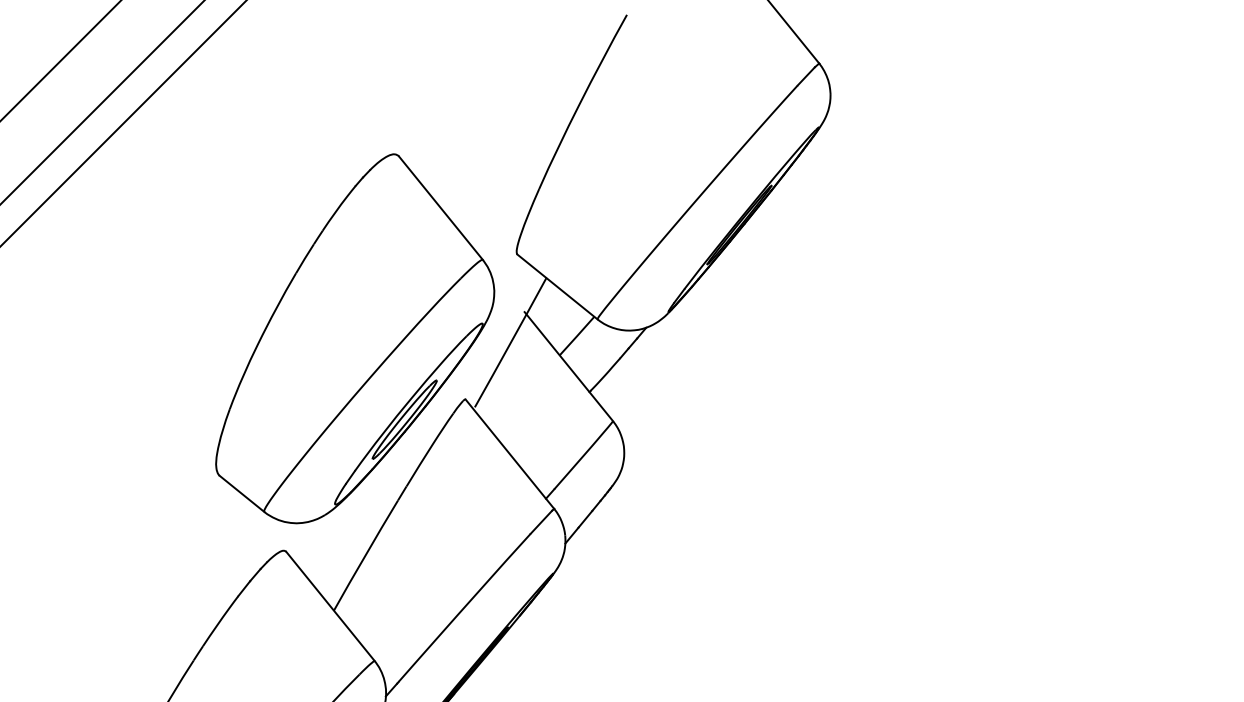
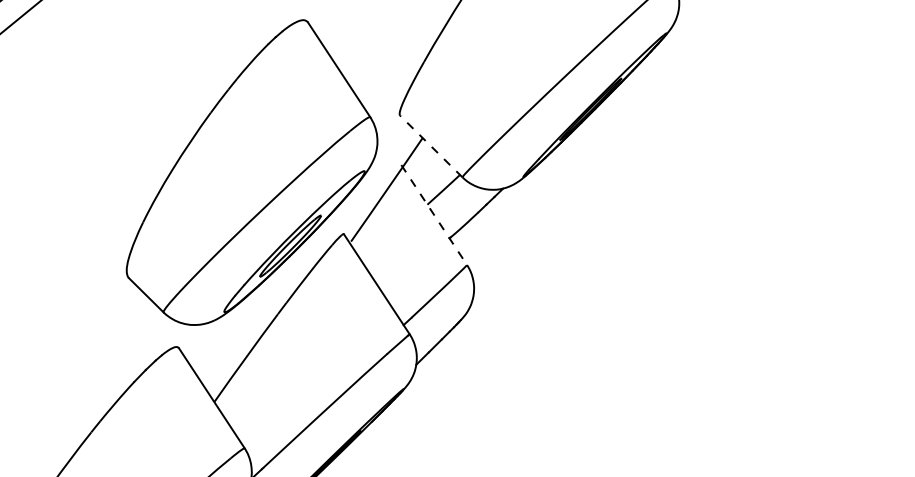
line: (557, 286) -> (431, 146), solid -> dashed
line: (569, 367) -> (434, 215), solid -> dashed

